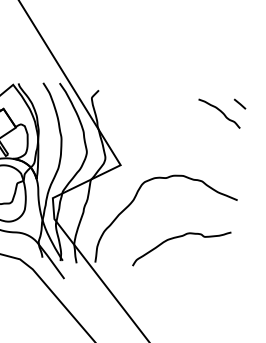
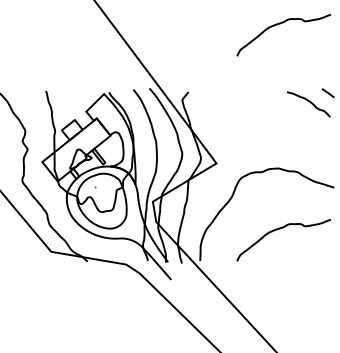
curve: (198, 30) -> (280, 24), added

